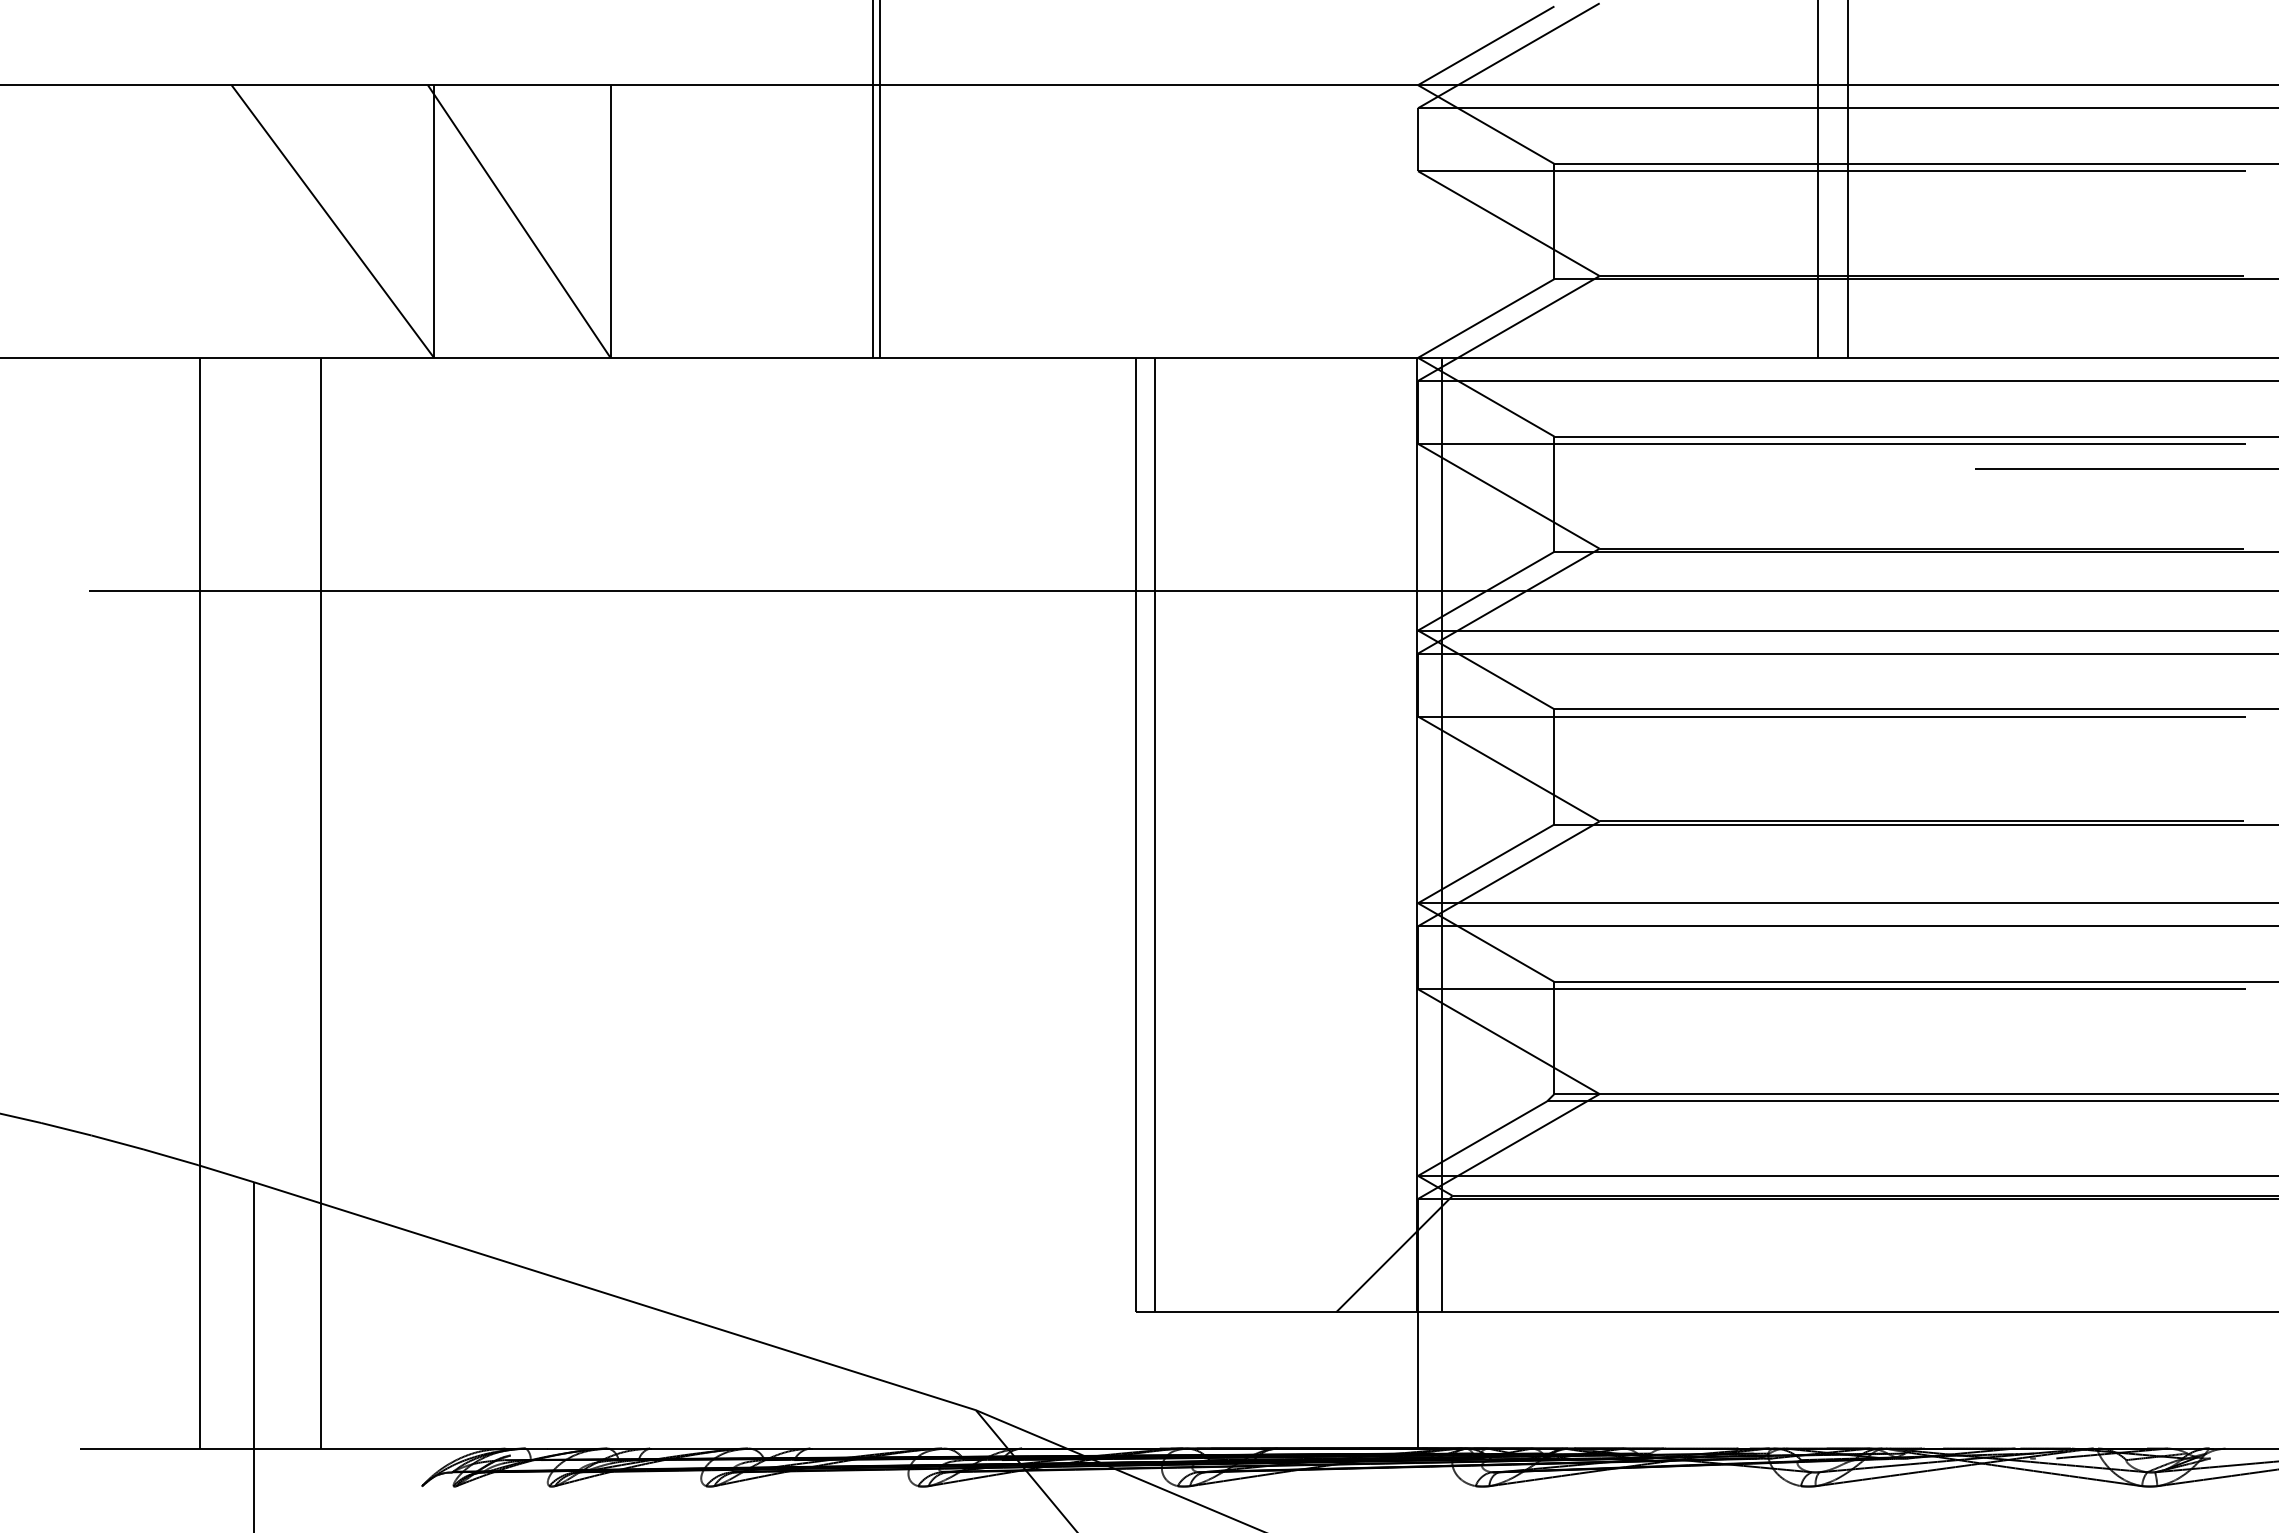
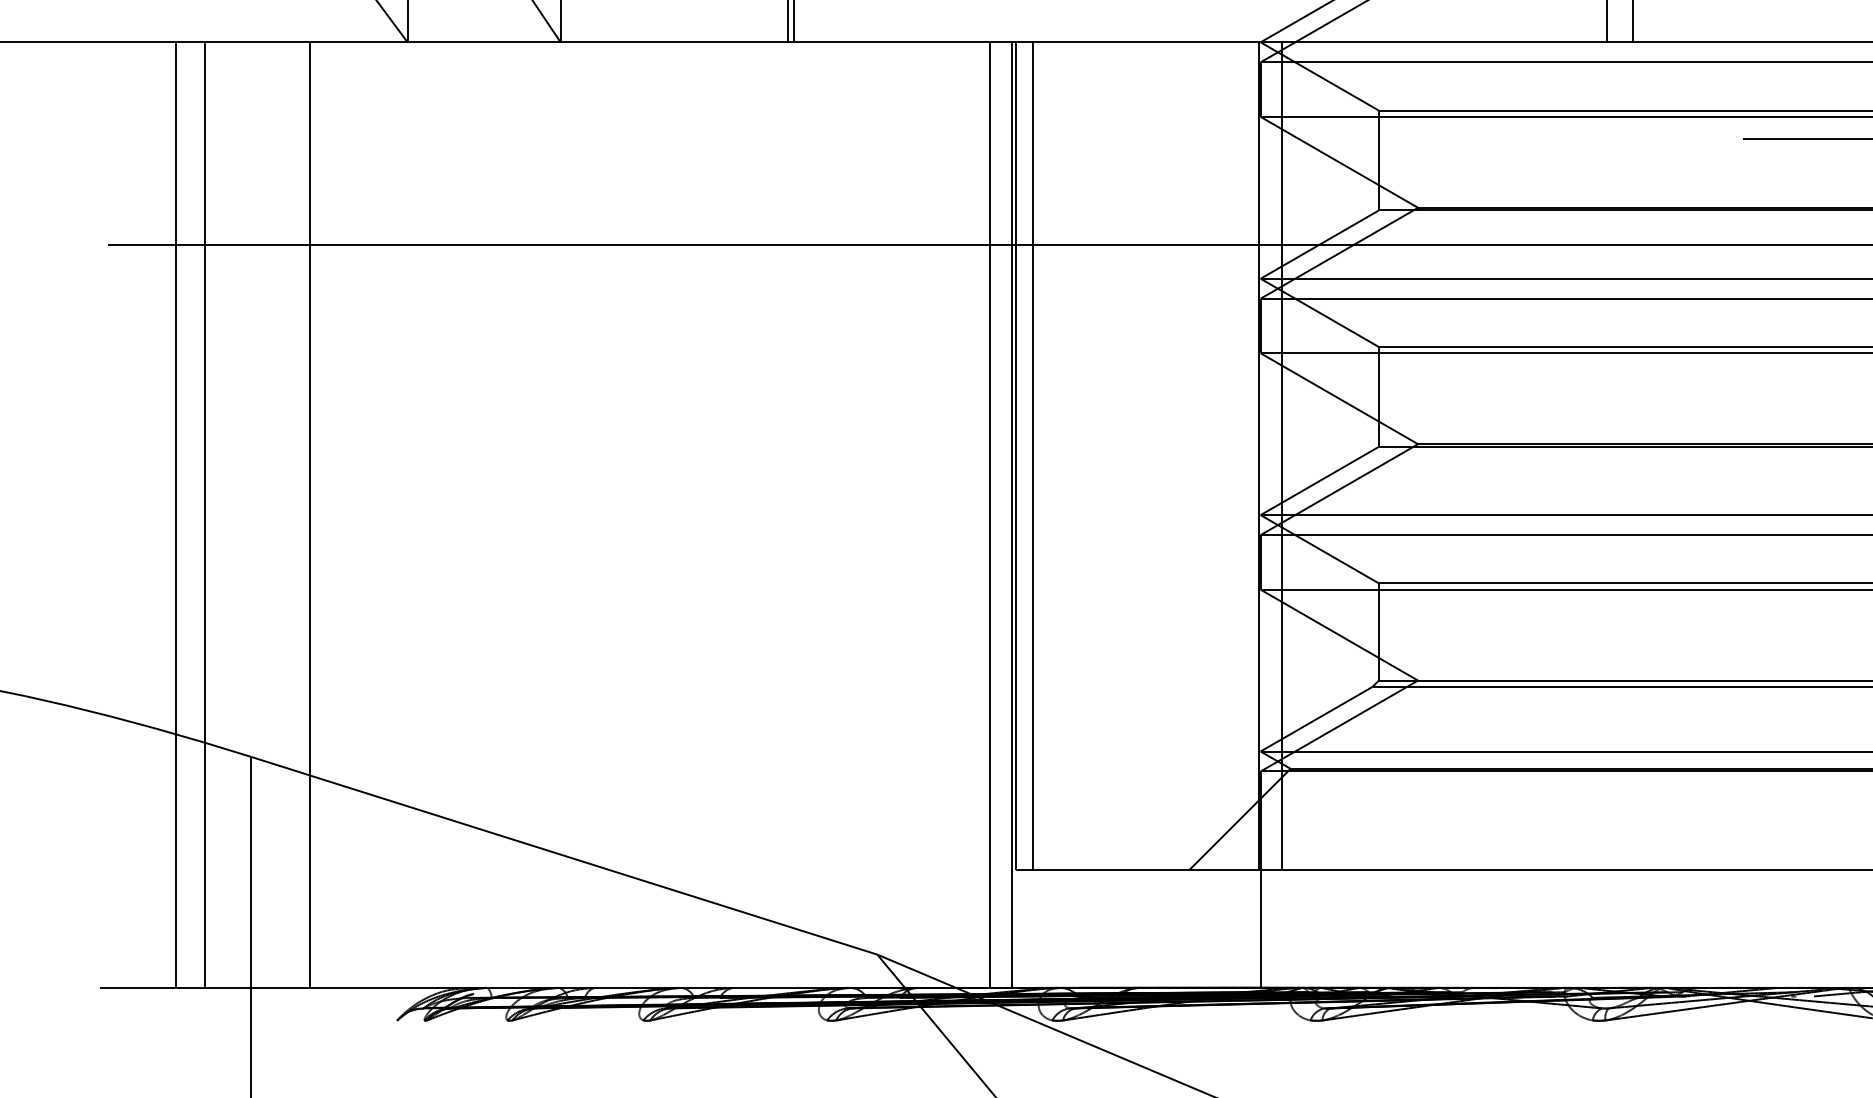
line: (166, 902) -> (175, 514), added
line: (1105, 902) -> (989, 514), added
line: (1131, 902) -> (1012, 514), added

